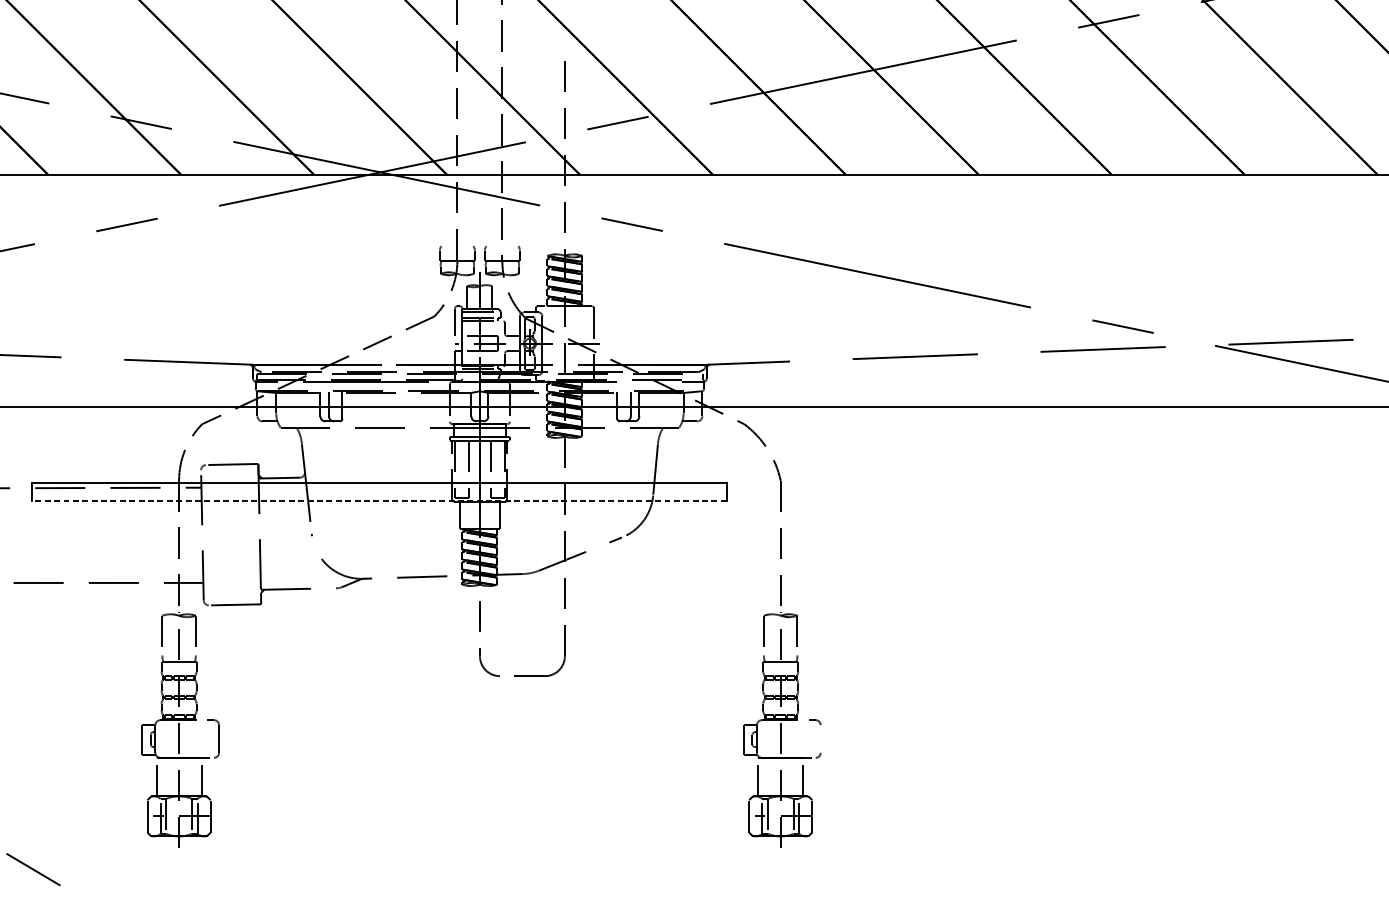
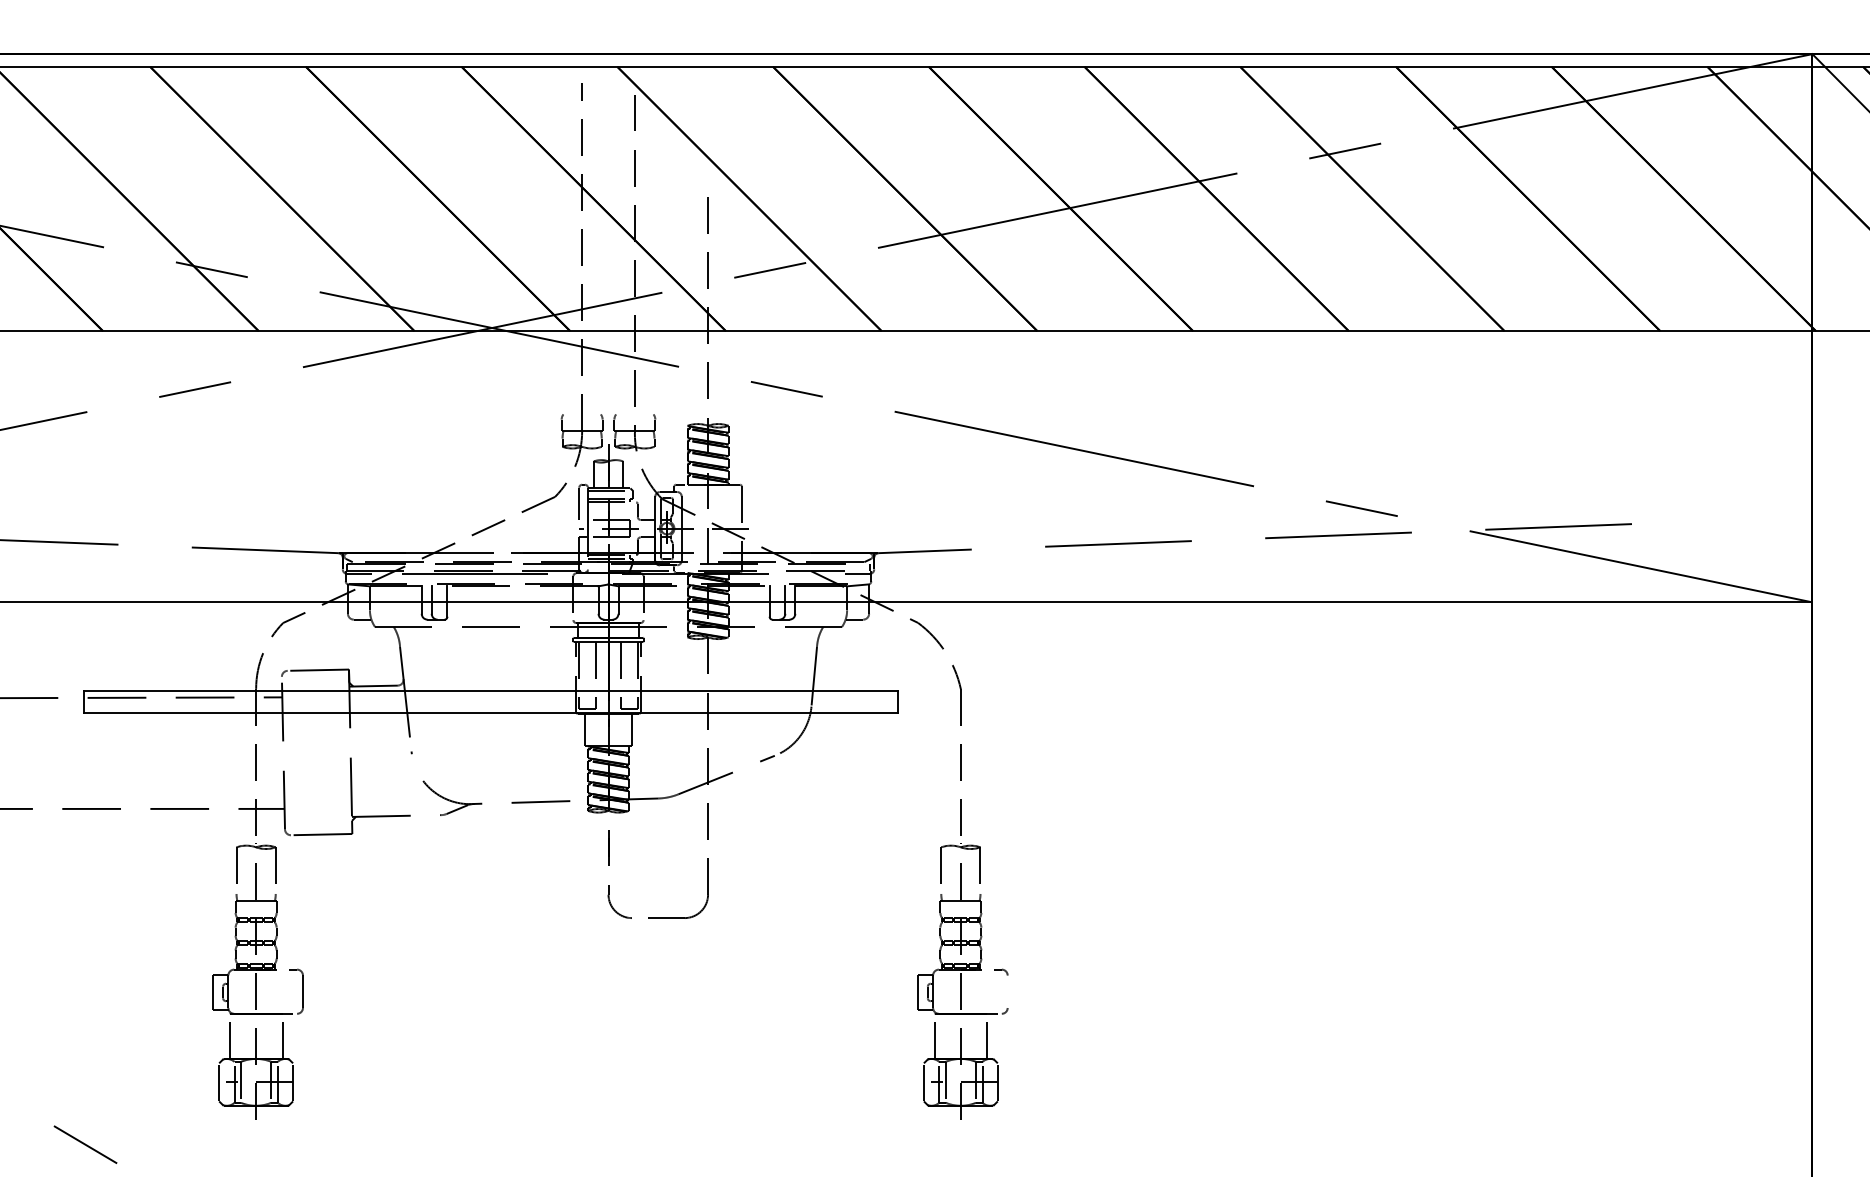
line: (380, 501) -> (491, 713), dashed -> solid

